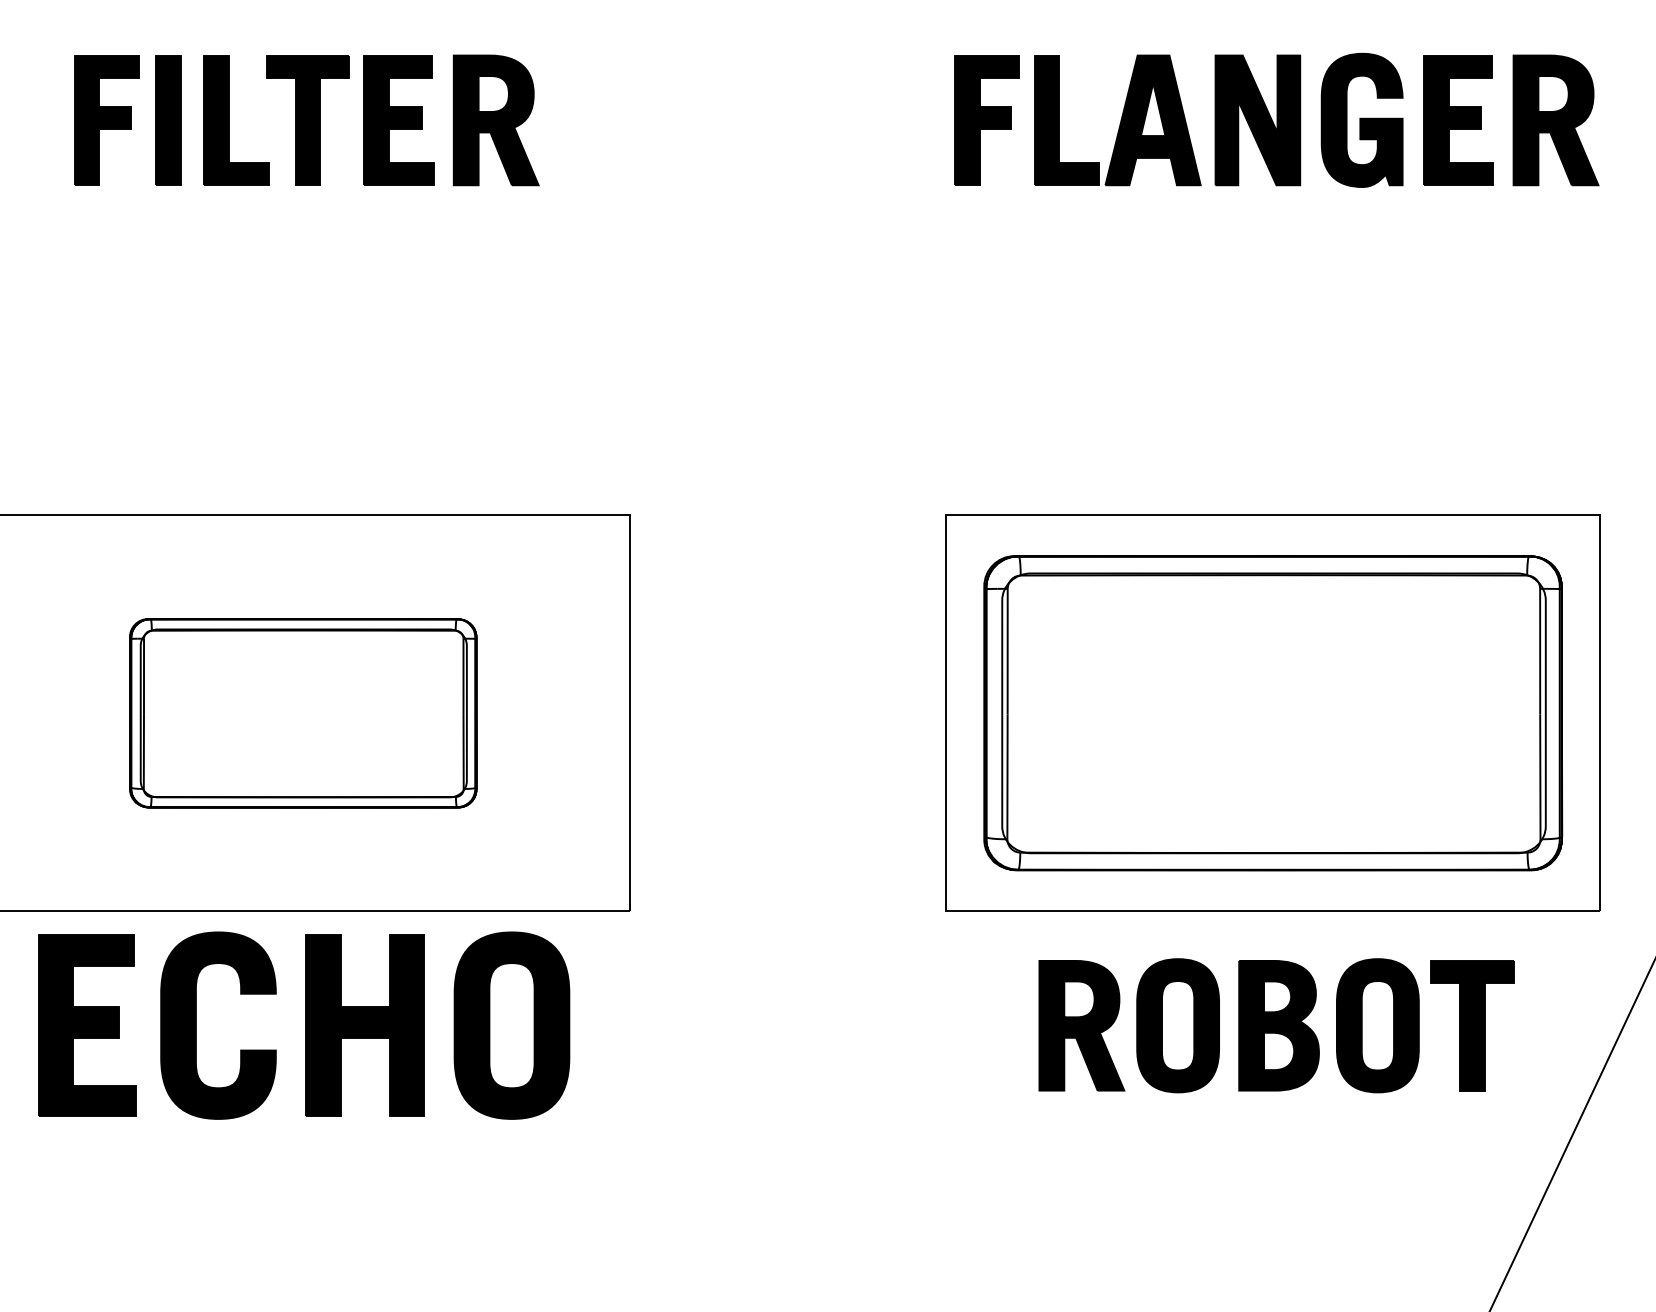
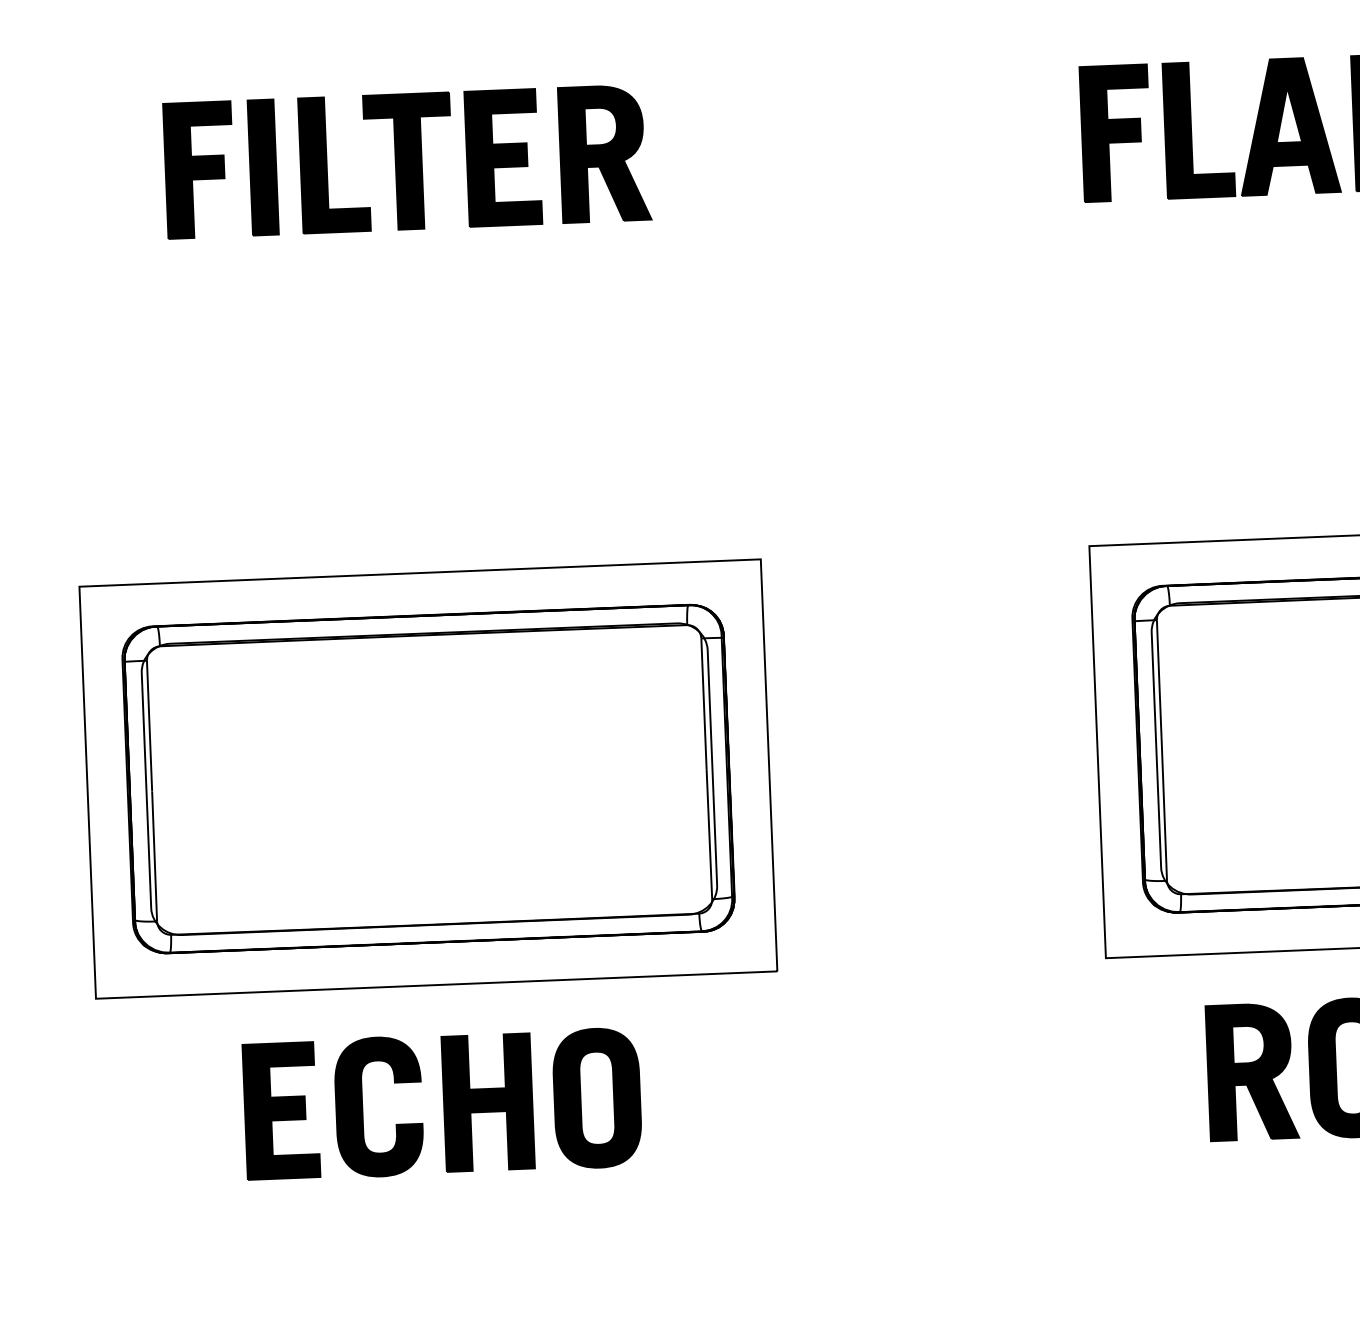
part: (303, 713) -> (428, 779), size x1.67
part: (304, 1025) -> (442, 1104), size x0.71

